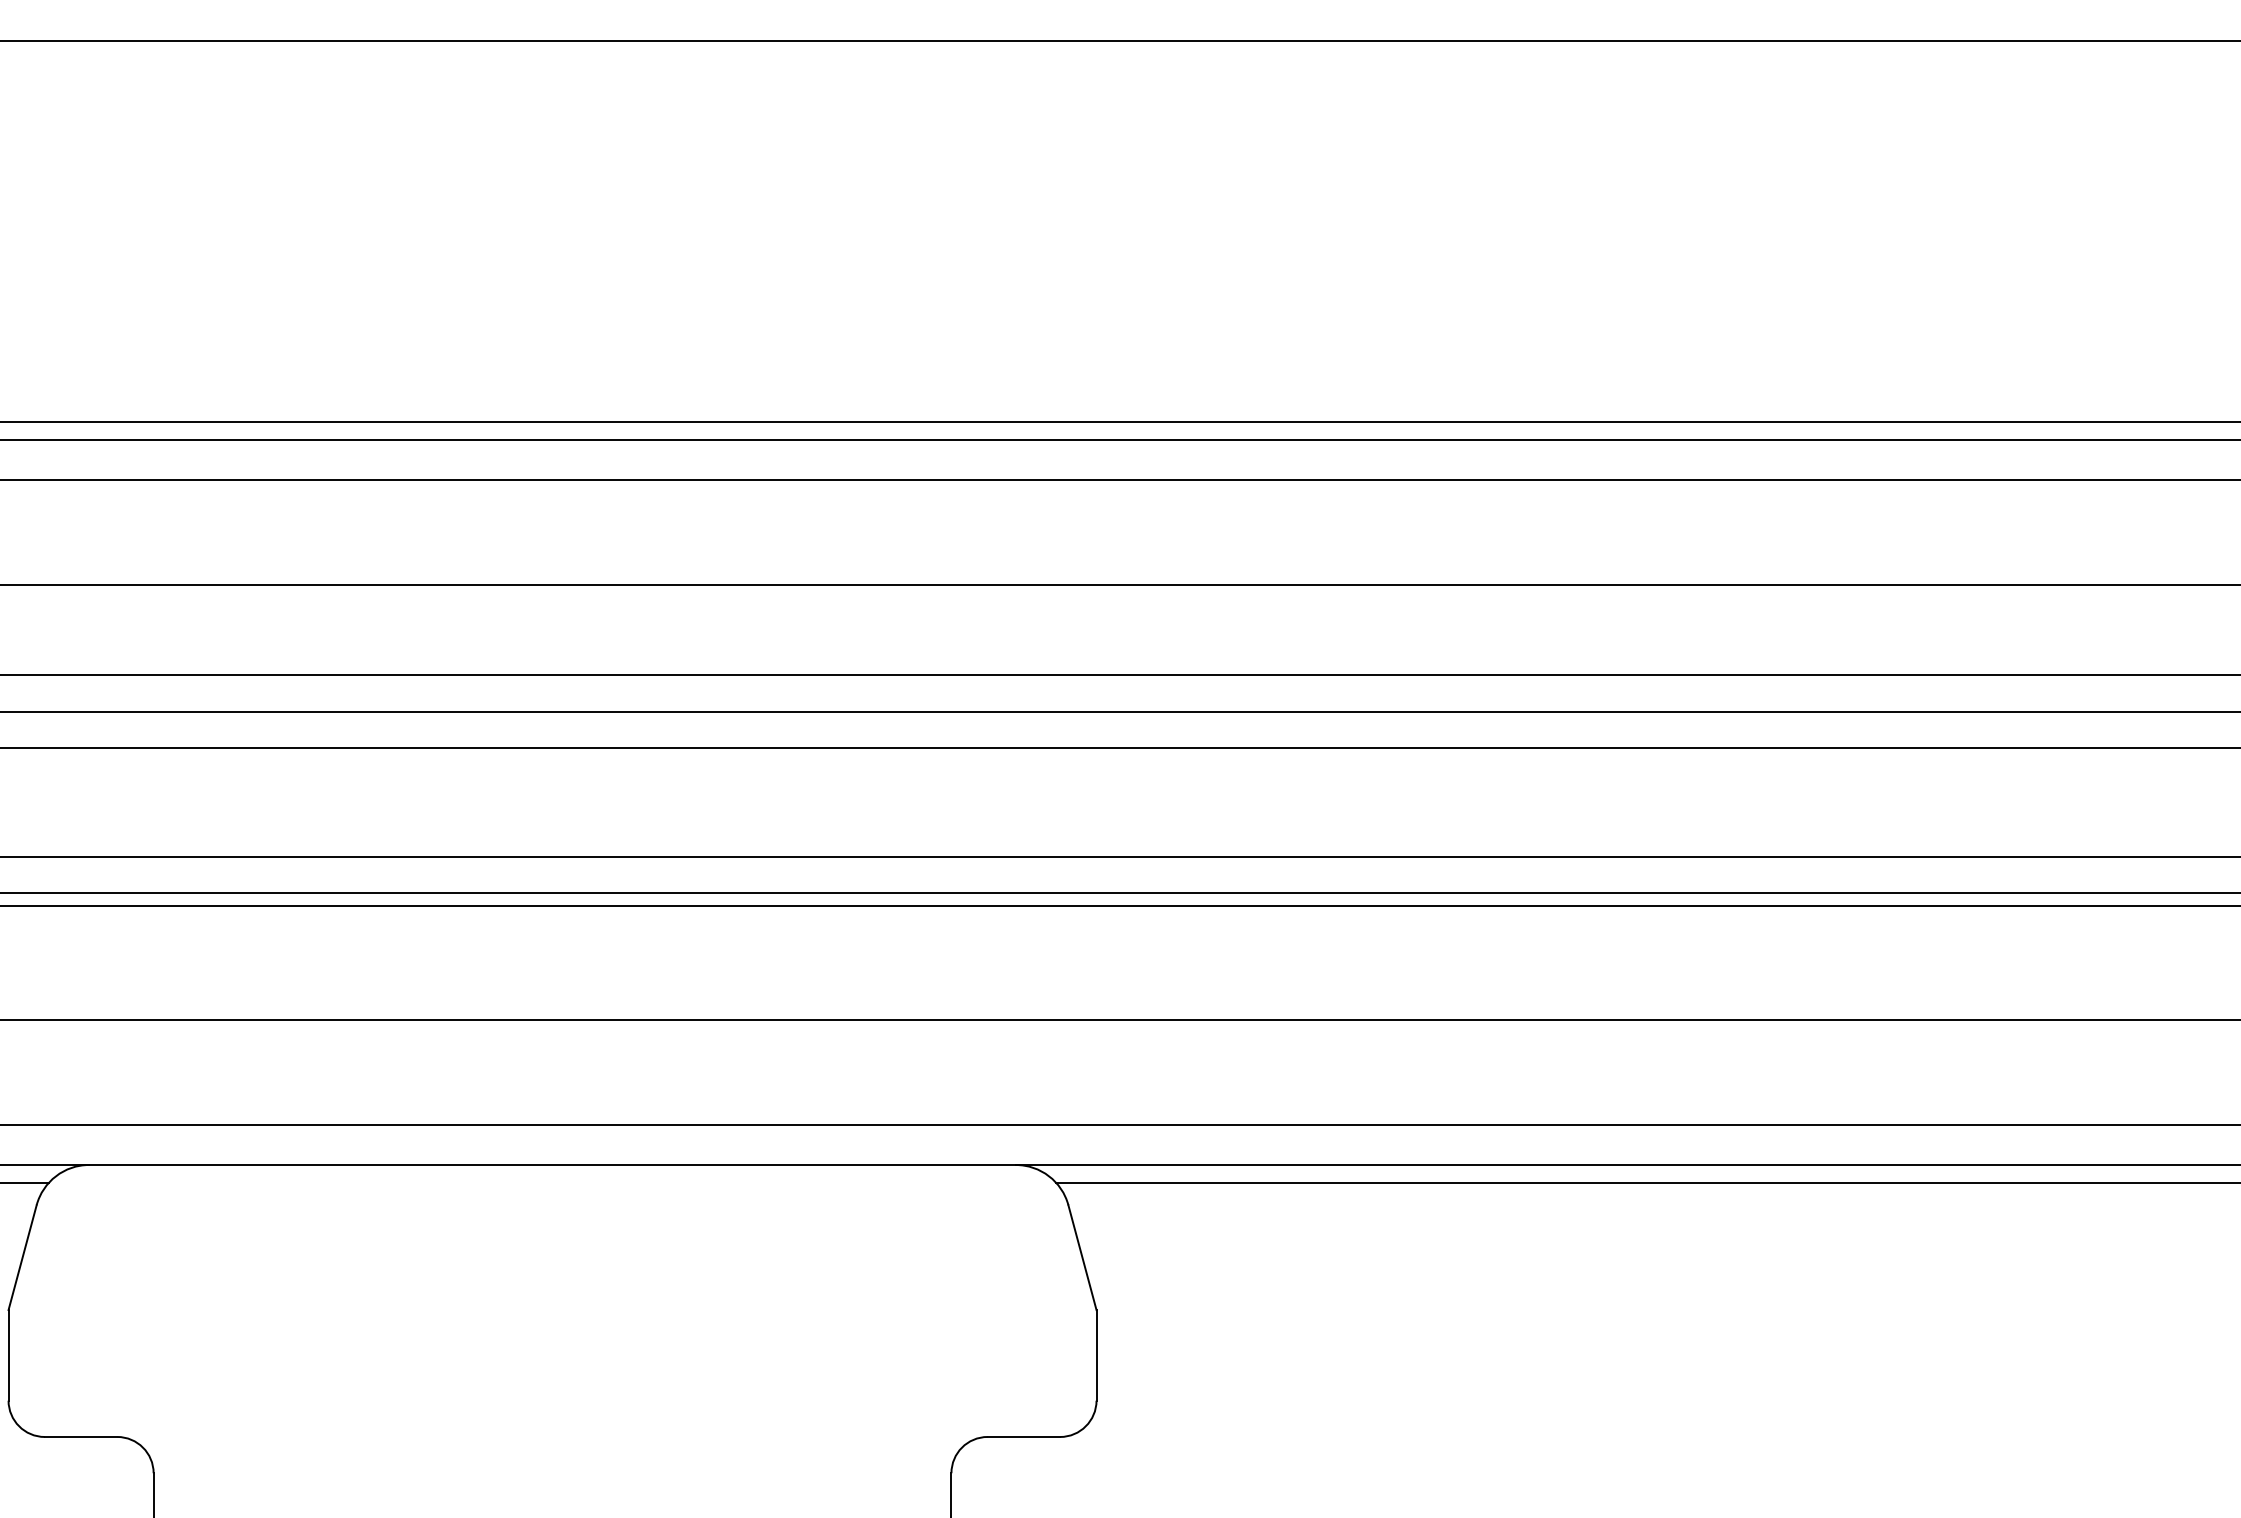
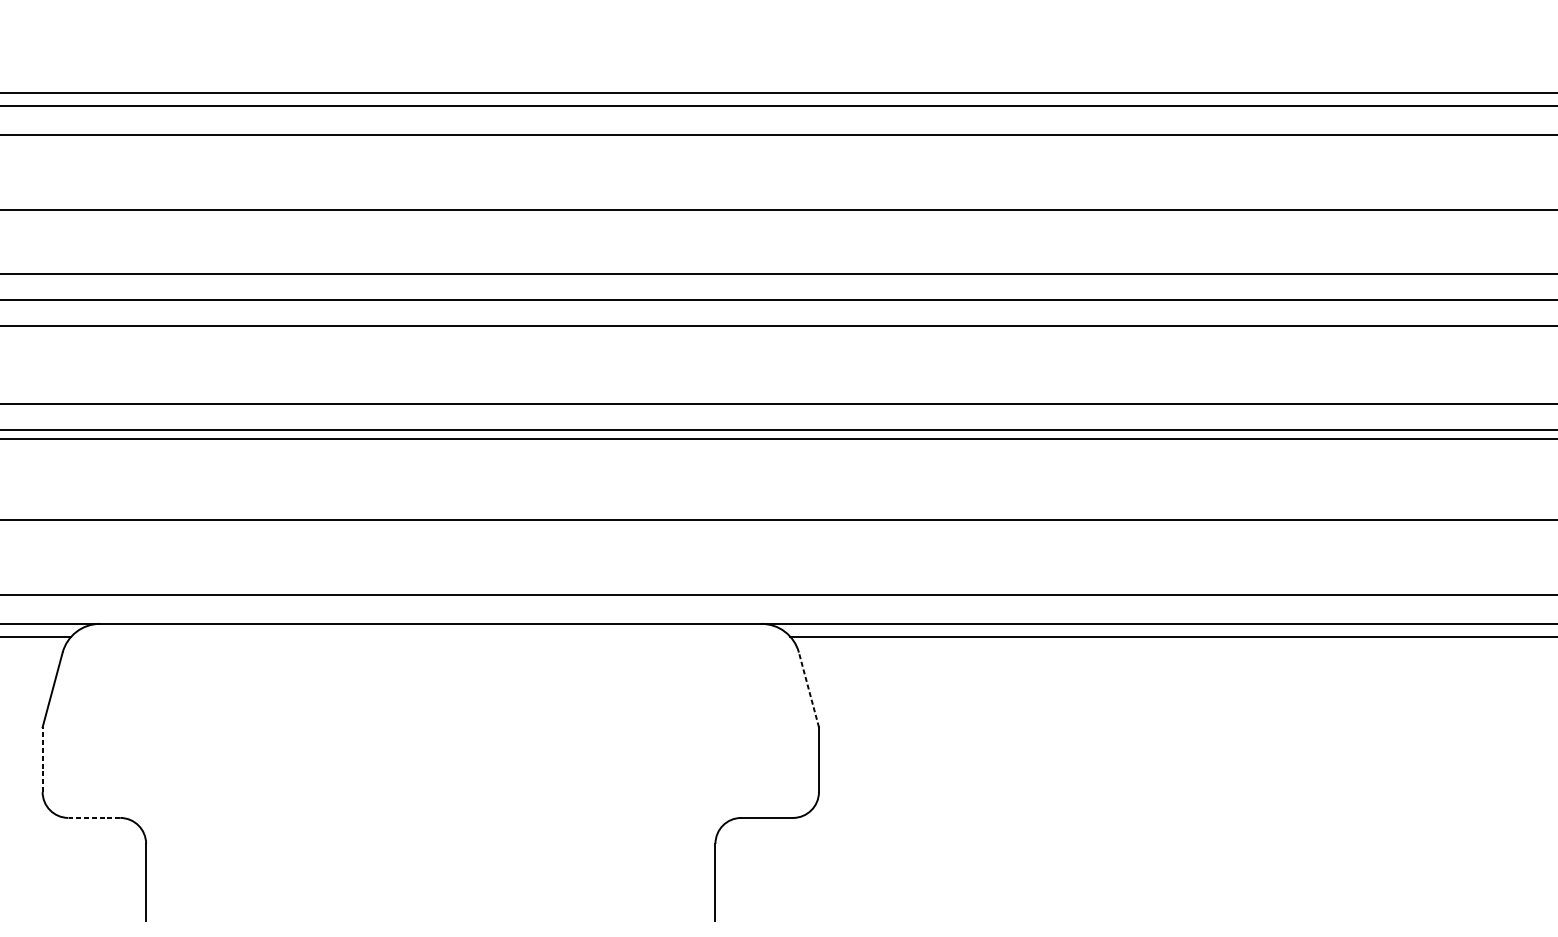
line: (1082, 1257) -> (808, 689), solid -> dashed
line: (8, 1354) -> (42, 759), solid -> dashed
line: (80, 1436) -> (93, 817), solid -> dashed

